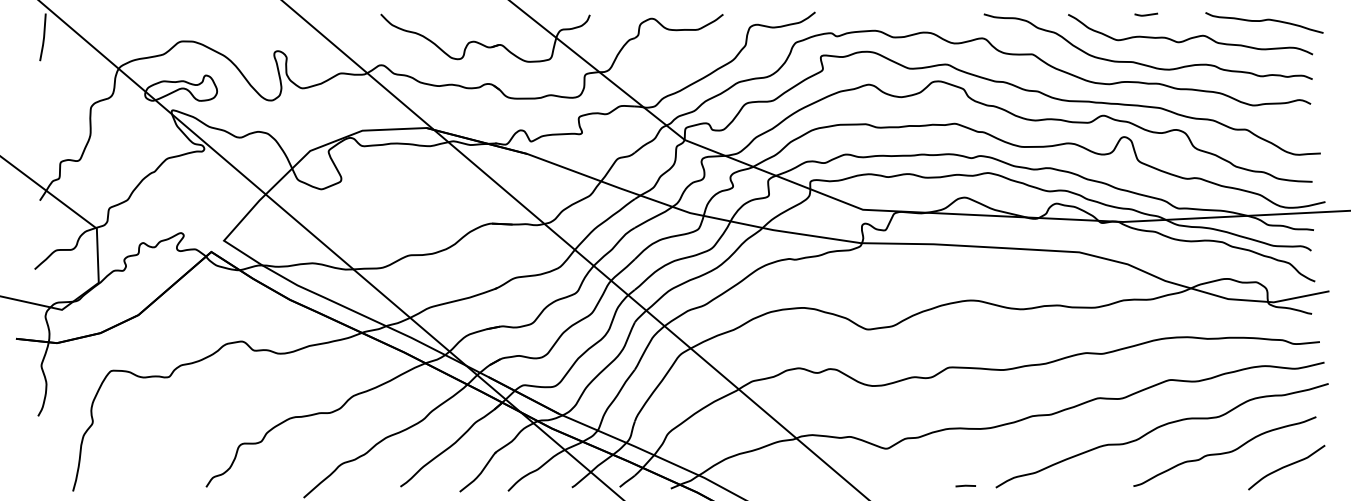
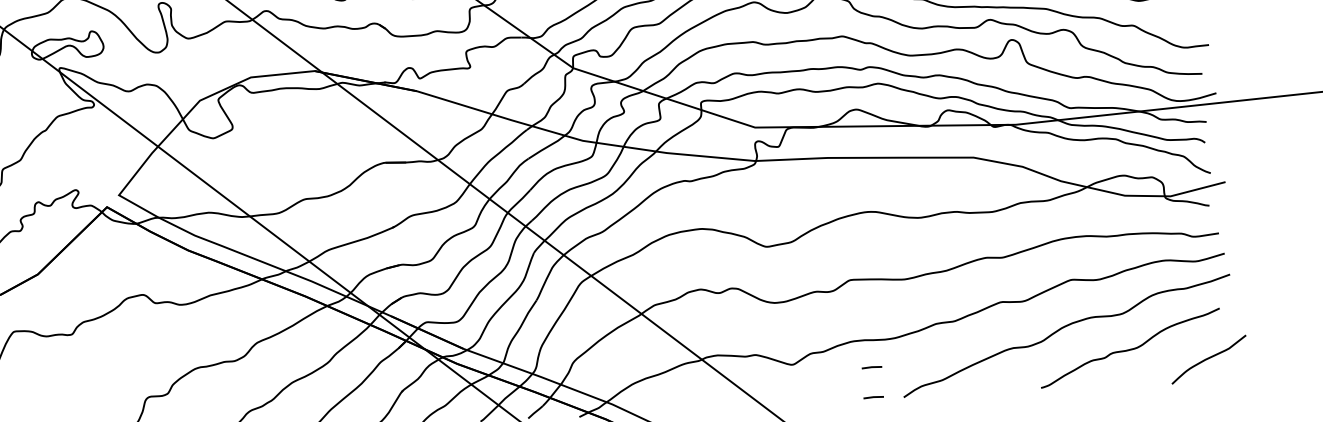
line: (965, 455) -> (871, 366), added
curve: (1286, 467) -> (1208, 359), moved

